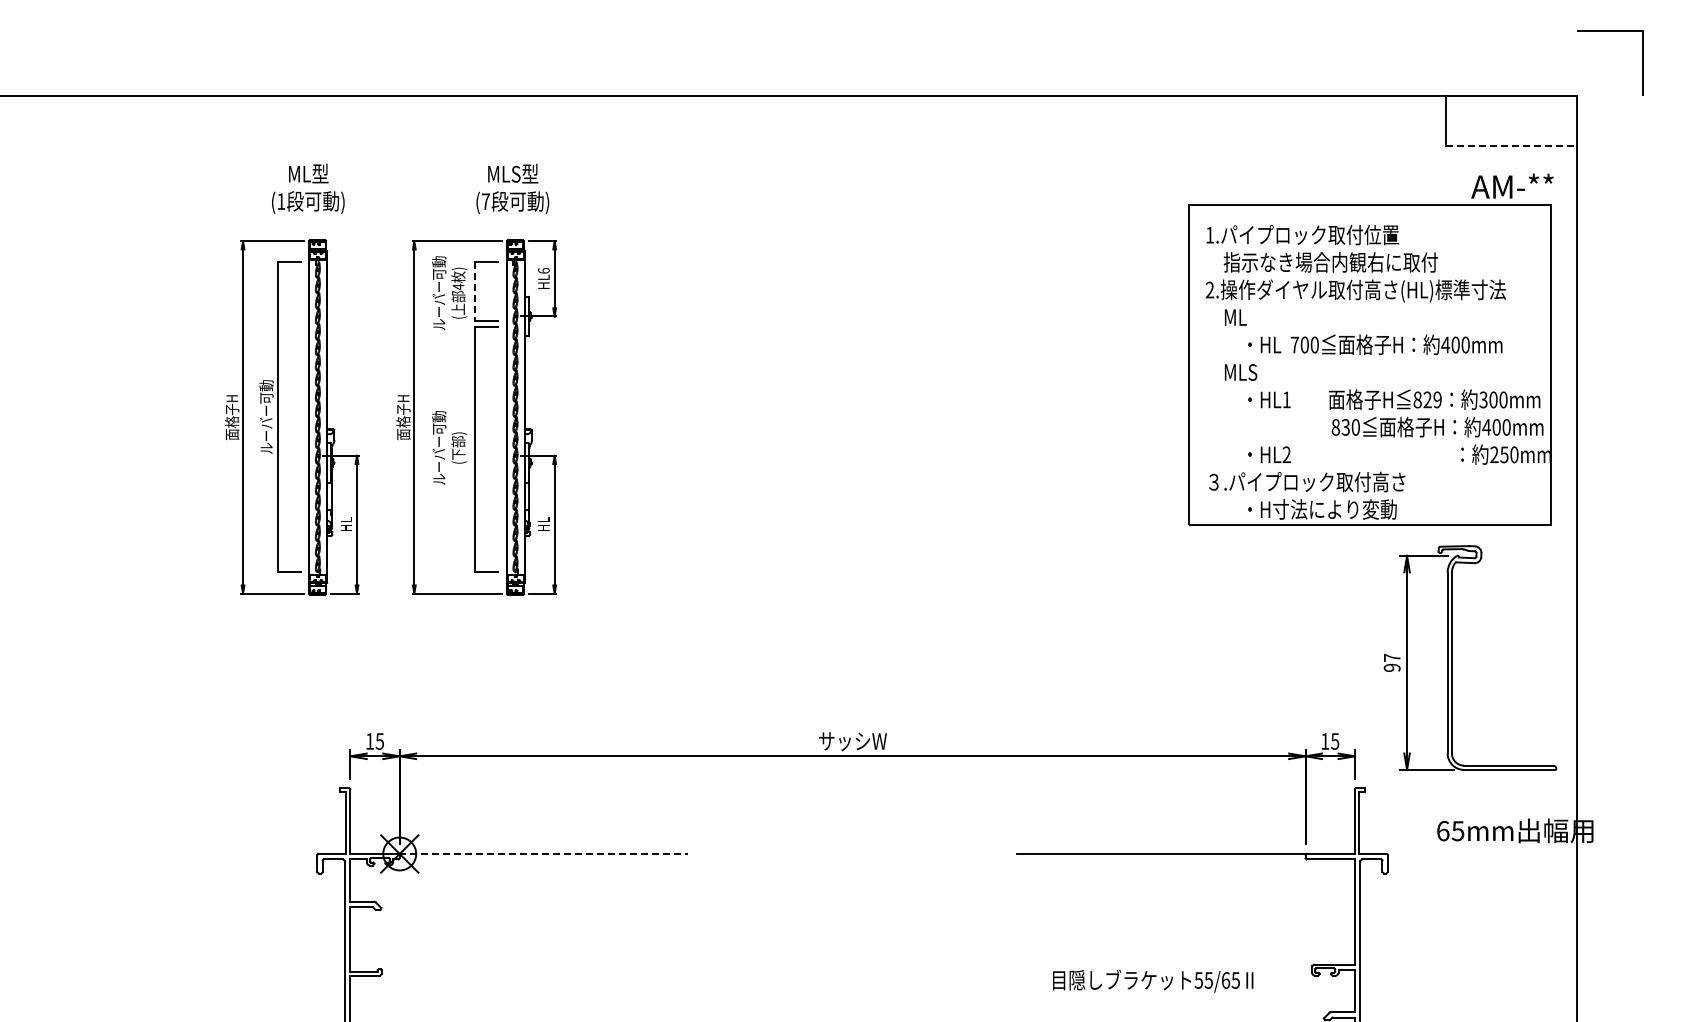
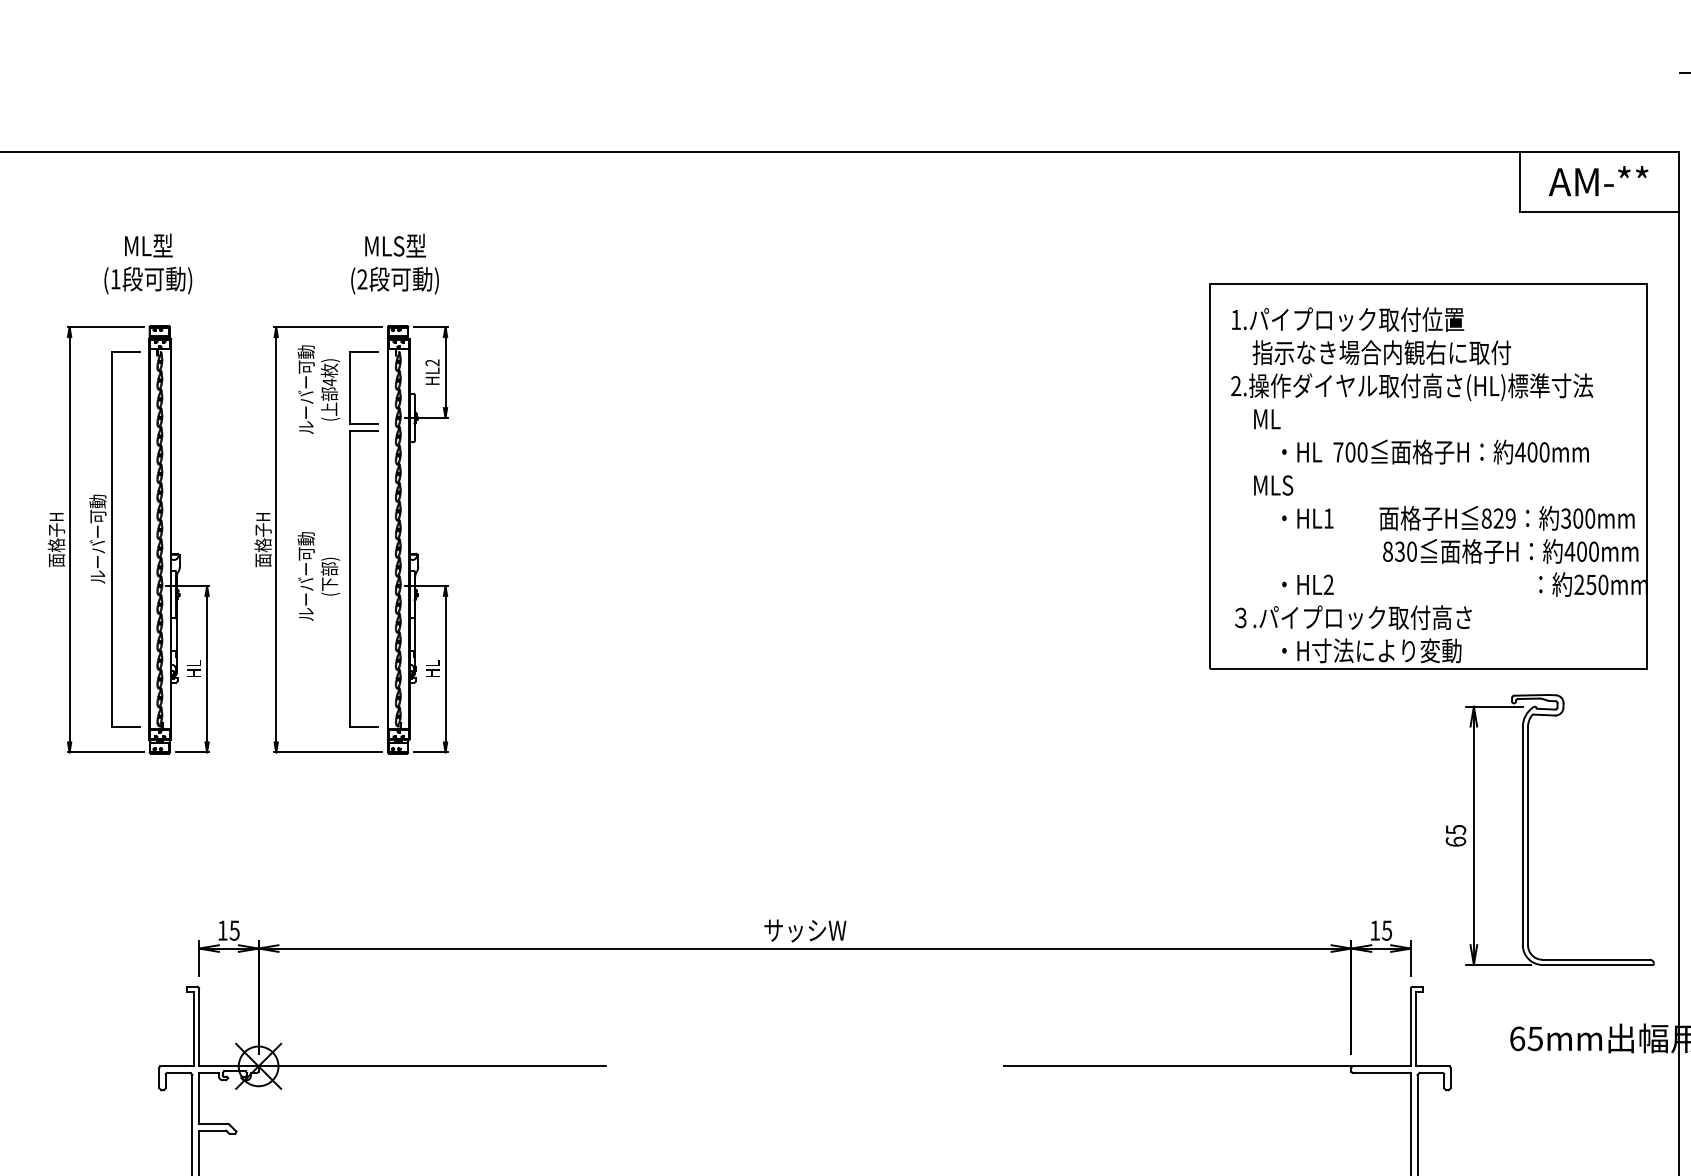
line: (1511, 145) -> (1599, 211), dashed -> solid
text: (1512, 185) -> (1598, 180), moved
text: (485, 201) -> (362, 279), (7 -> (2
text: (543, 270) -> (432, 362), HL6 -> HL2
line: (475, 291) -> (350, 387), dashed -> solid
text: (1391, 662) -> (1455, 835), 97 -> 65
line: (543, 853) -> (432, 1065), dashed -> solid

